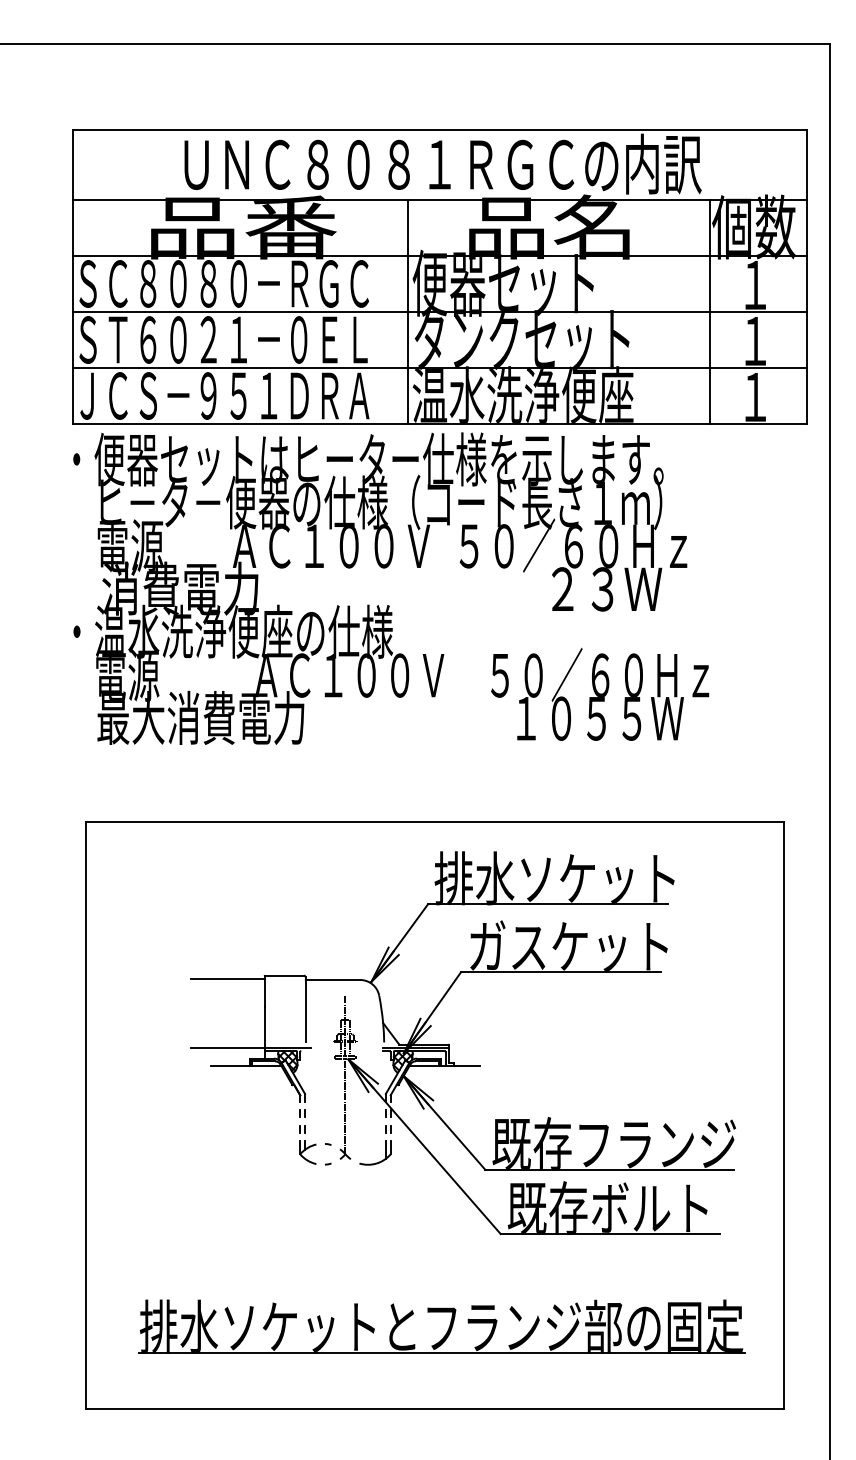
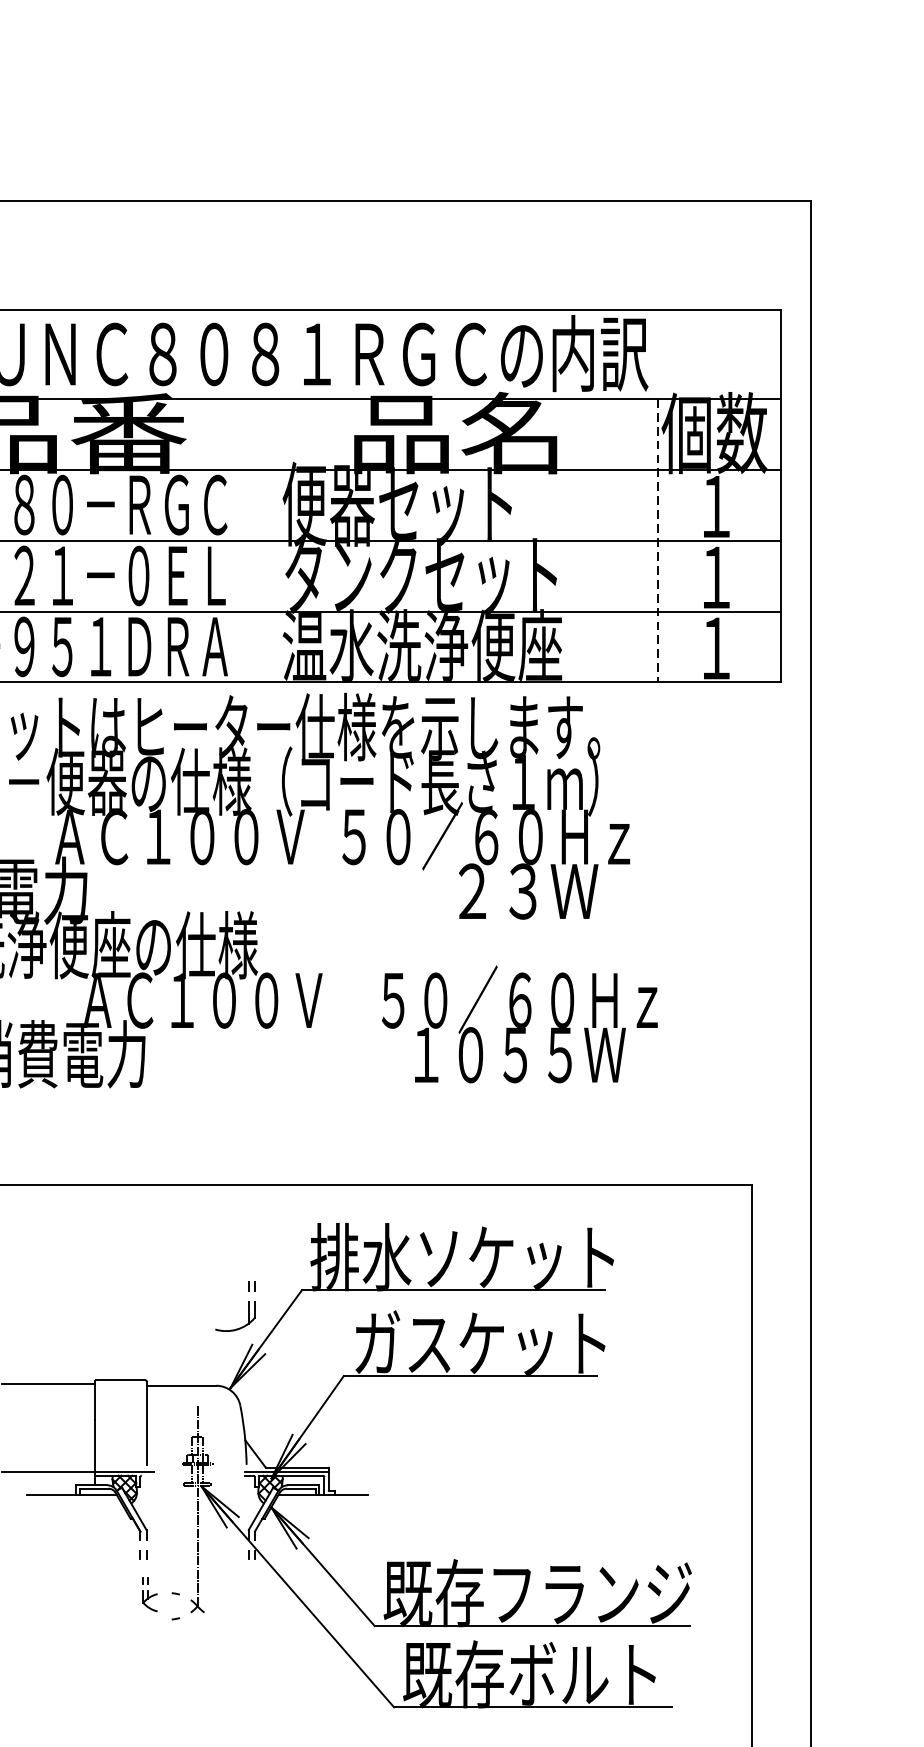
line: (407, 312) -> (276, 541), removed
line: (709, 312) -> (658, 541), solid -> dashed
part: (307, 1144) -> (149, 1593), size x0.7
part: (385, 1145) -> (248, 1306), moved

